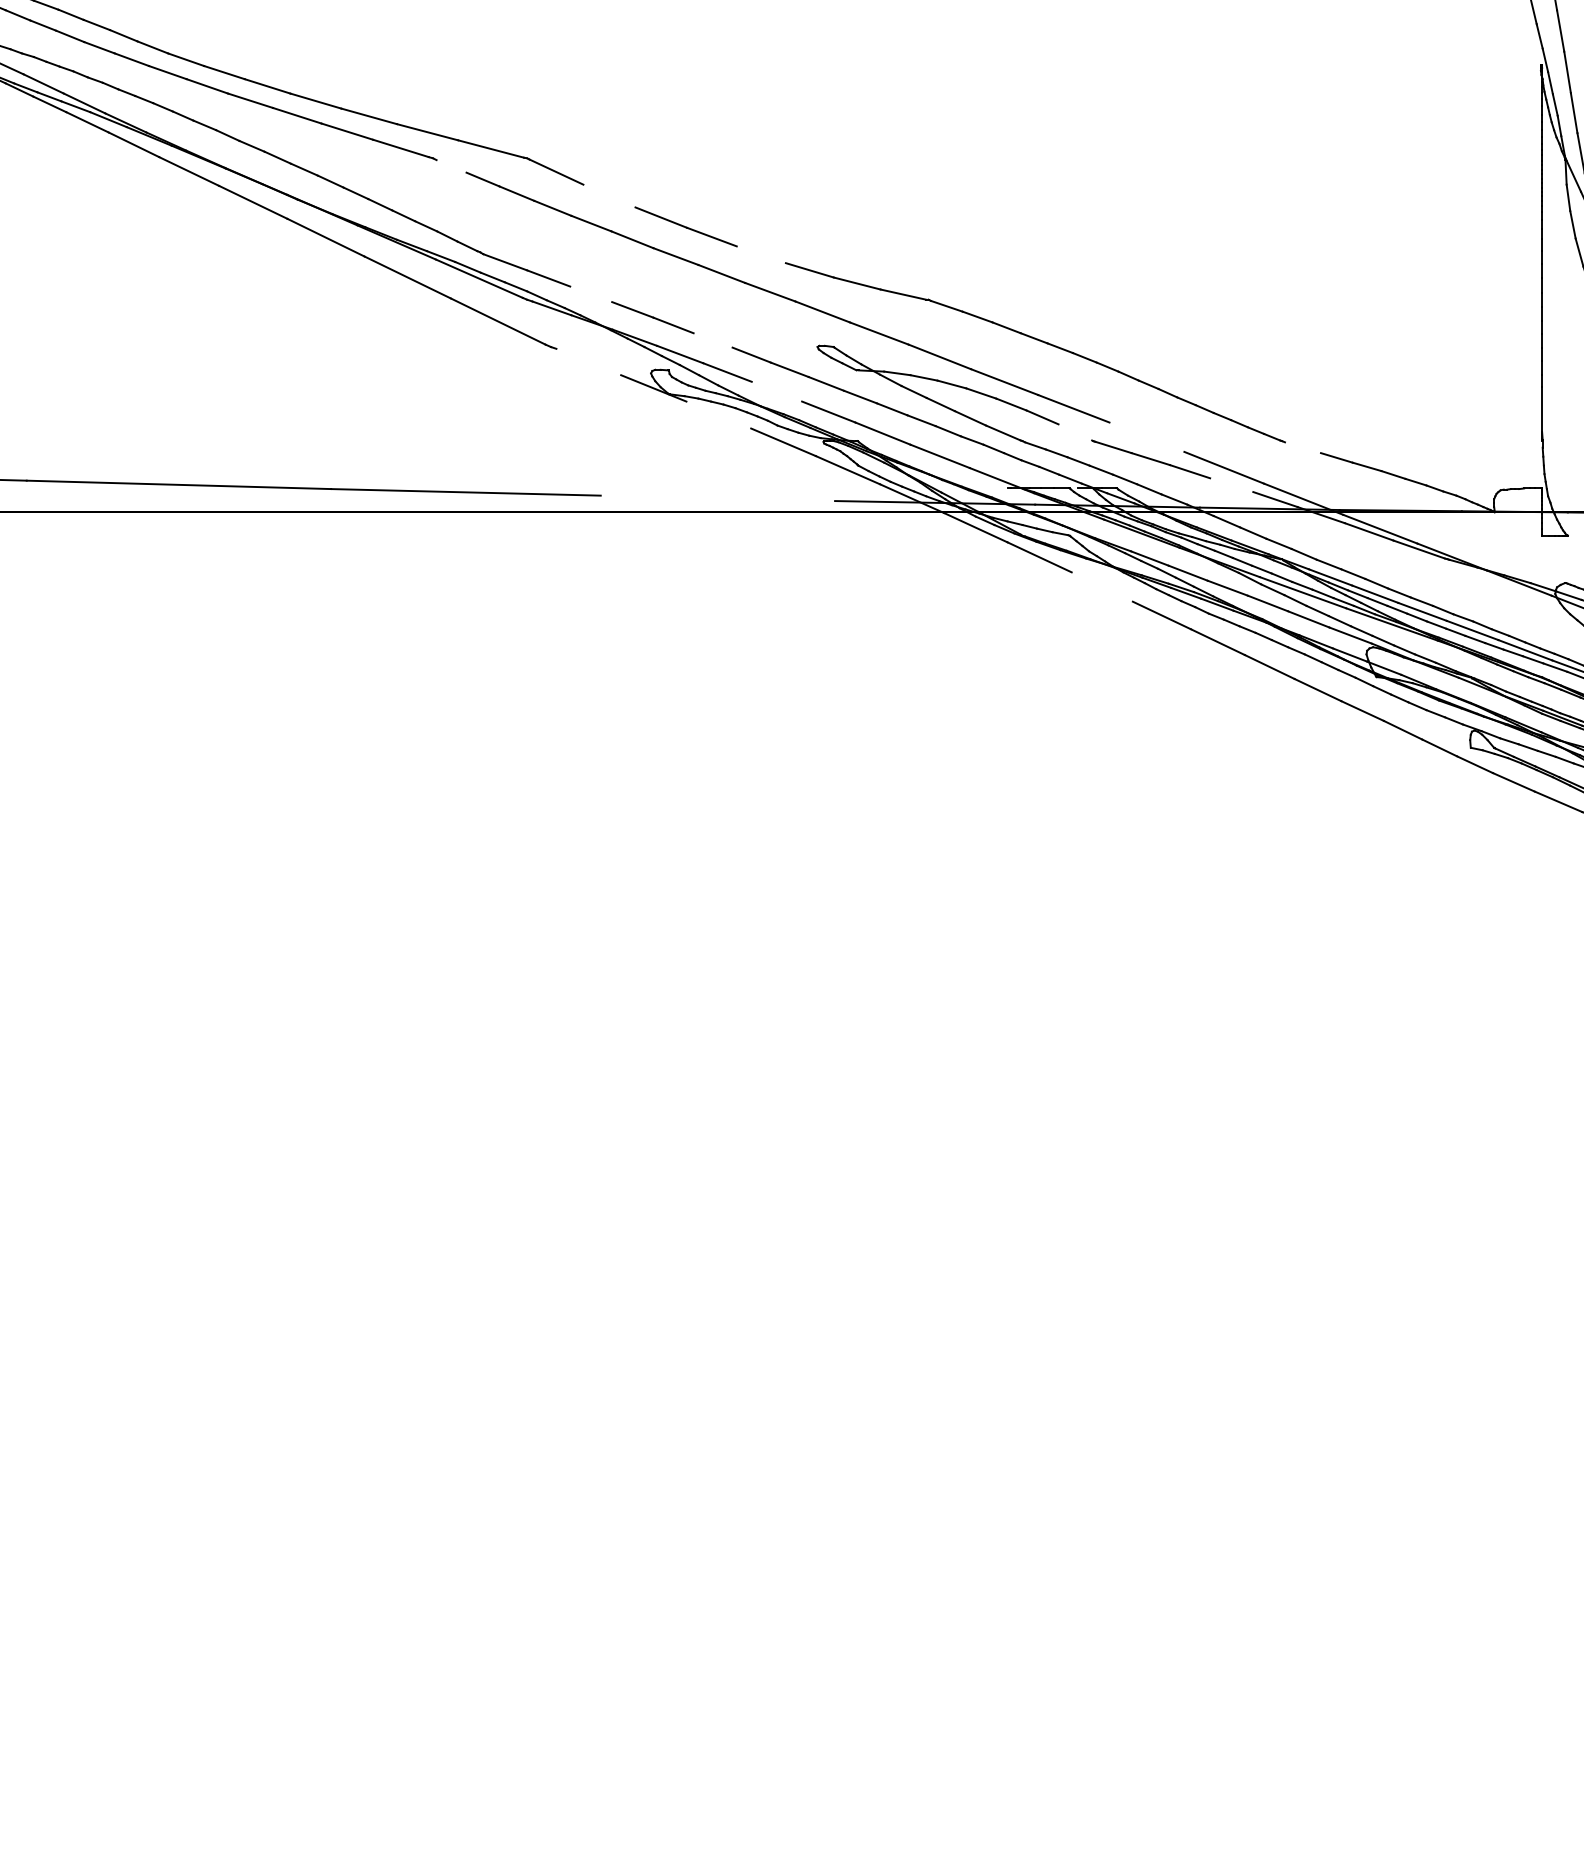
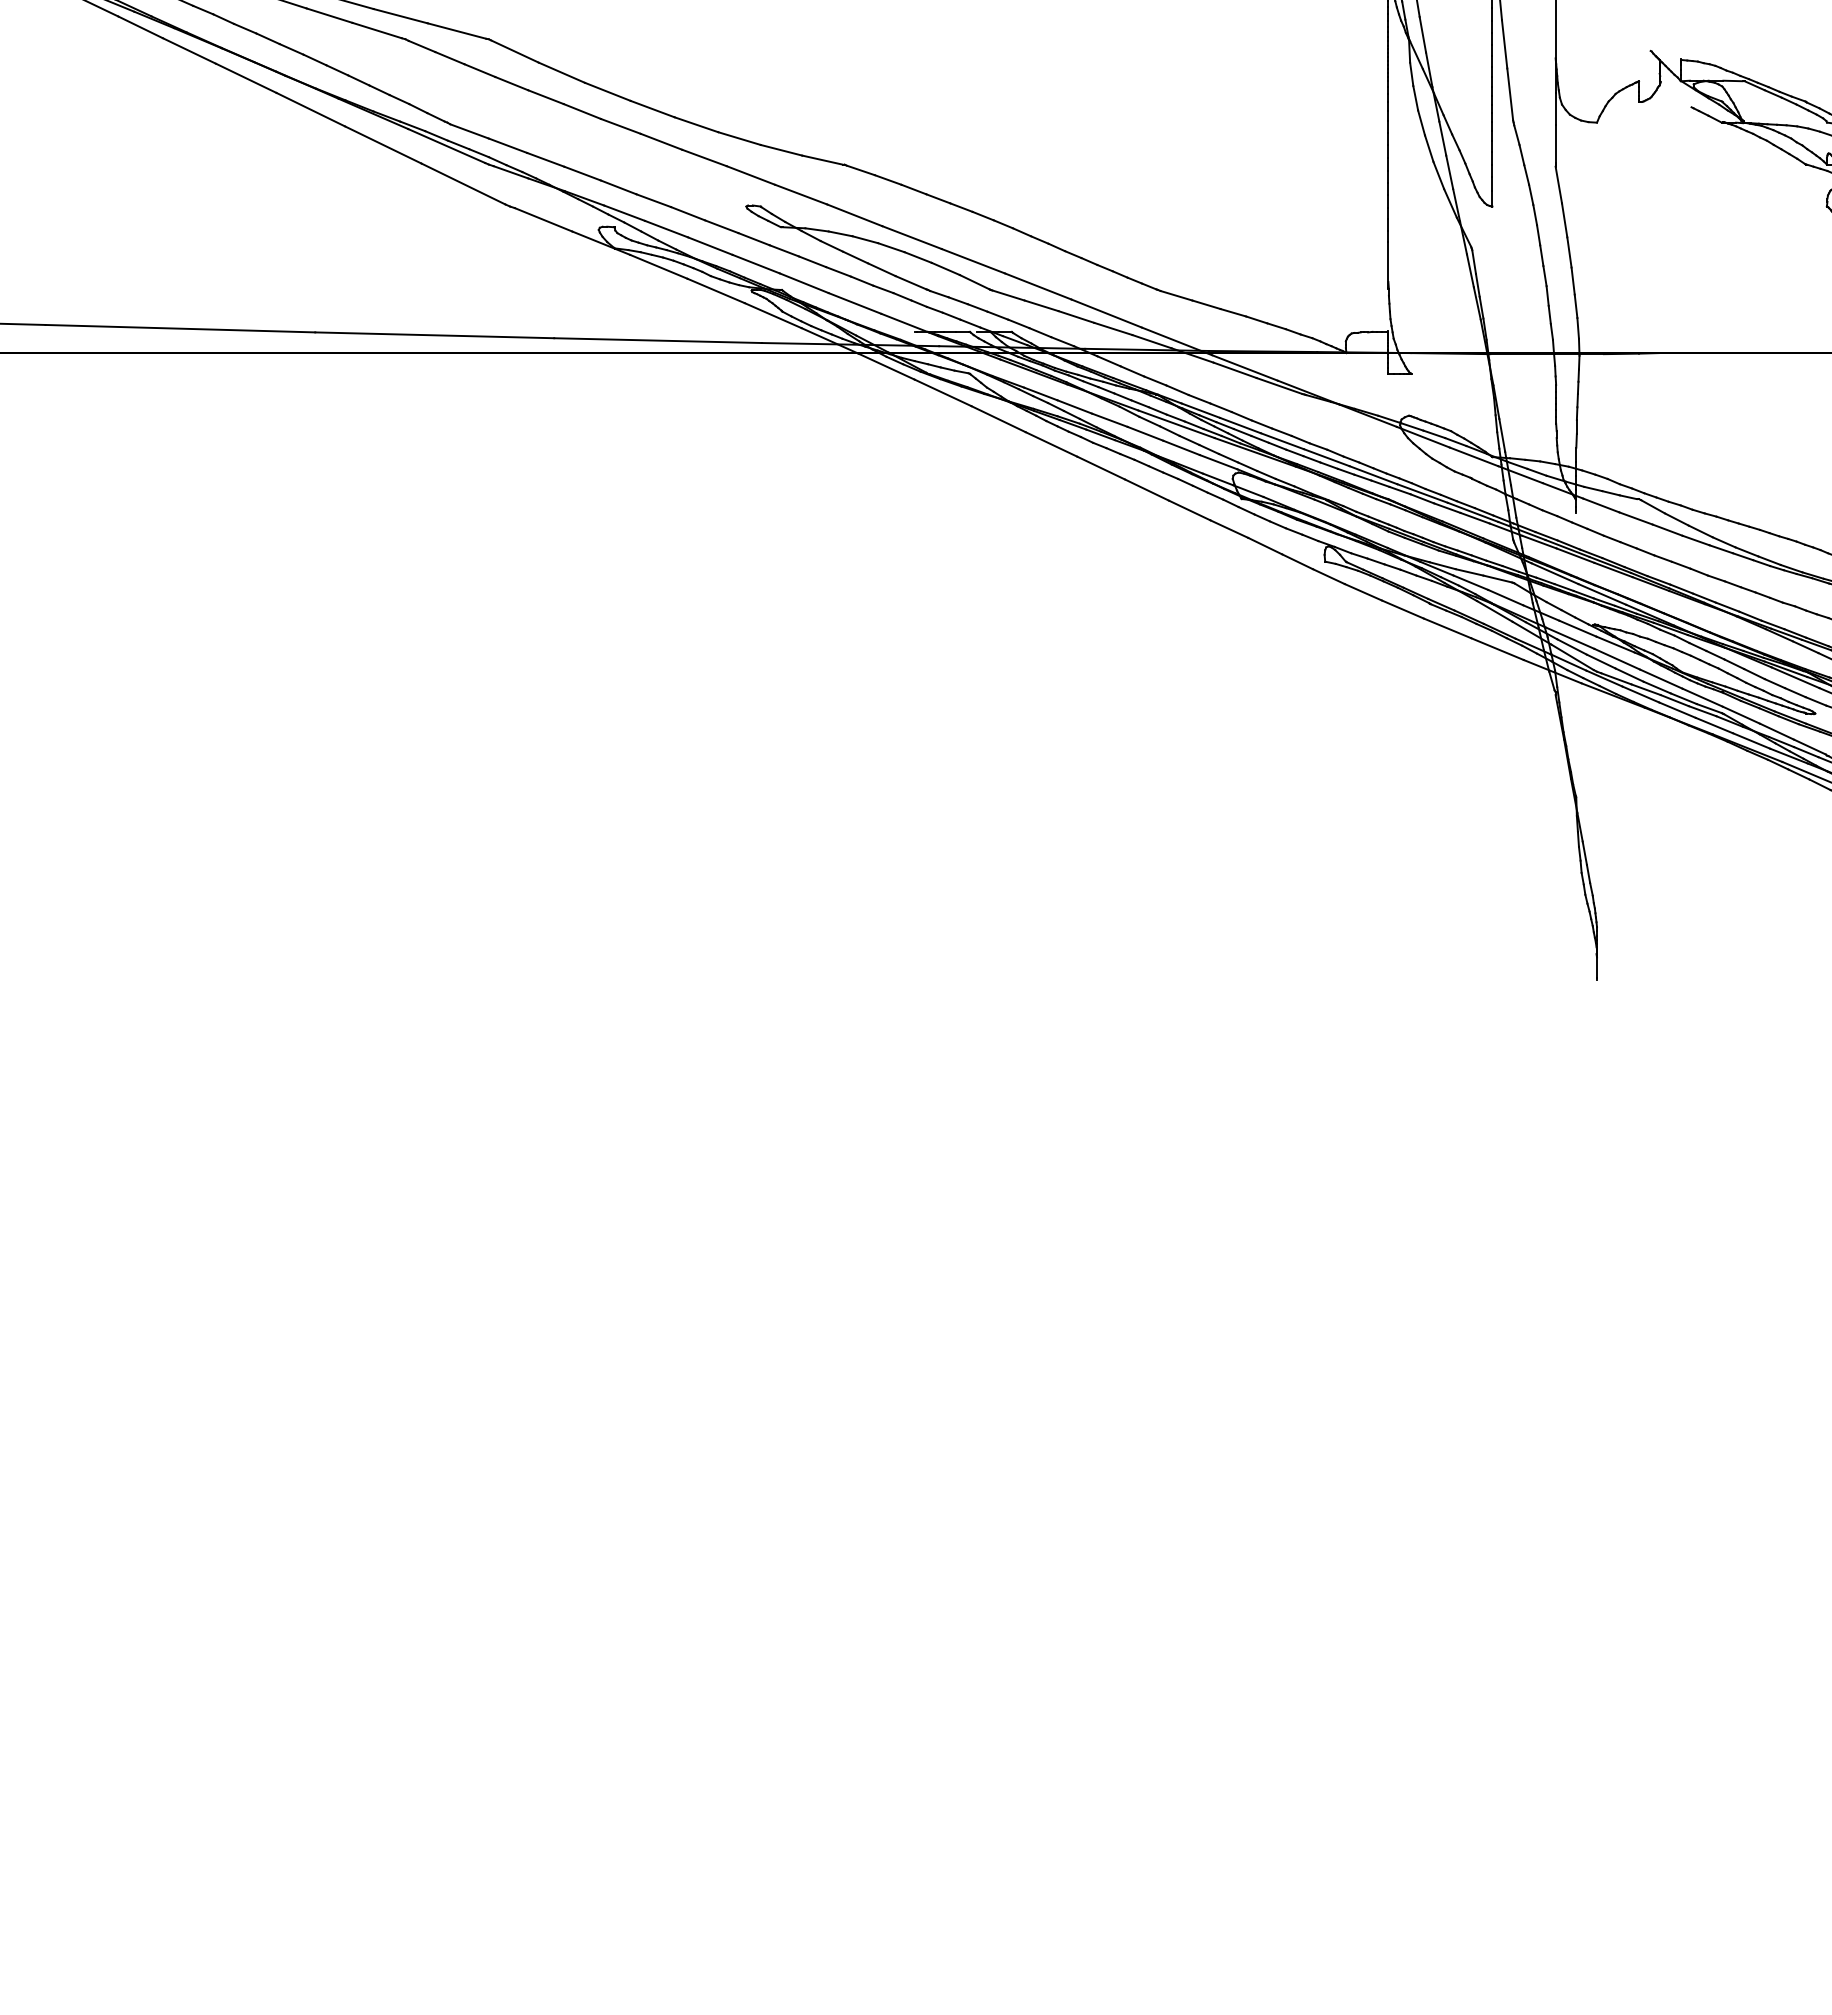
line: (450, 166) -> (421, 46), added
line: (608, 195) -> (561, 72), added
line: (761, 254) -> (696, 124), added
line: (590, 293) -> (545, 159), added
line: (712, 340) -> (653, 200), added
line: (588, 361) -> (543, 219), added
line: (777, 390) -> (710, 245), added
line: (718, 414) -> (658, 266), added
line: (1075, 432) -> (974, 282), added
line: (1147, 437) -> (1038, 286), added
line: (1303, 447) -> (1176, 295), added
line: (1231, 484) -> (1113, 328), added
line: (717, 498) -> (657, 340), added
line: (1102, 587) -> (998, 419), added

